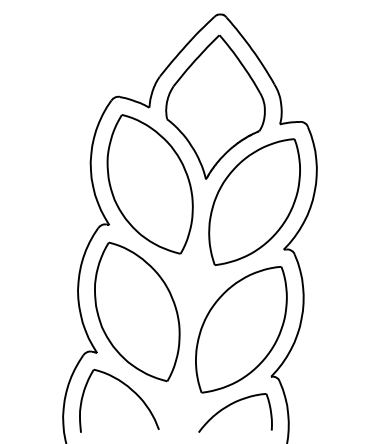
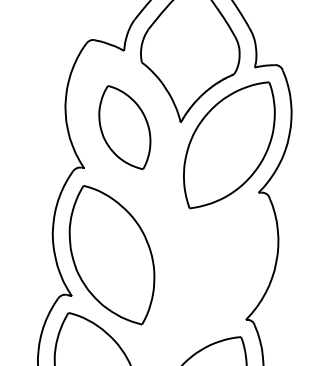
part: (149, 184) -> (124, 127), size x0.6
part: (241, 329) -> (216, 272), removed

